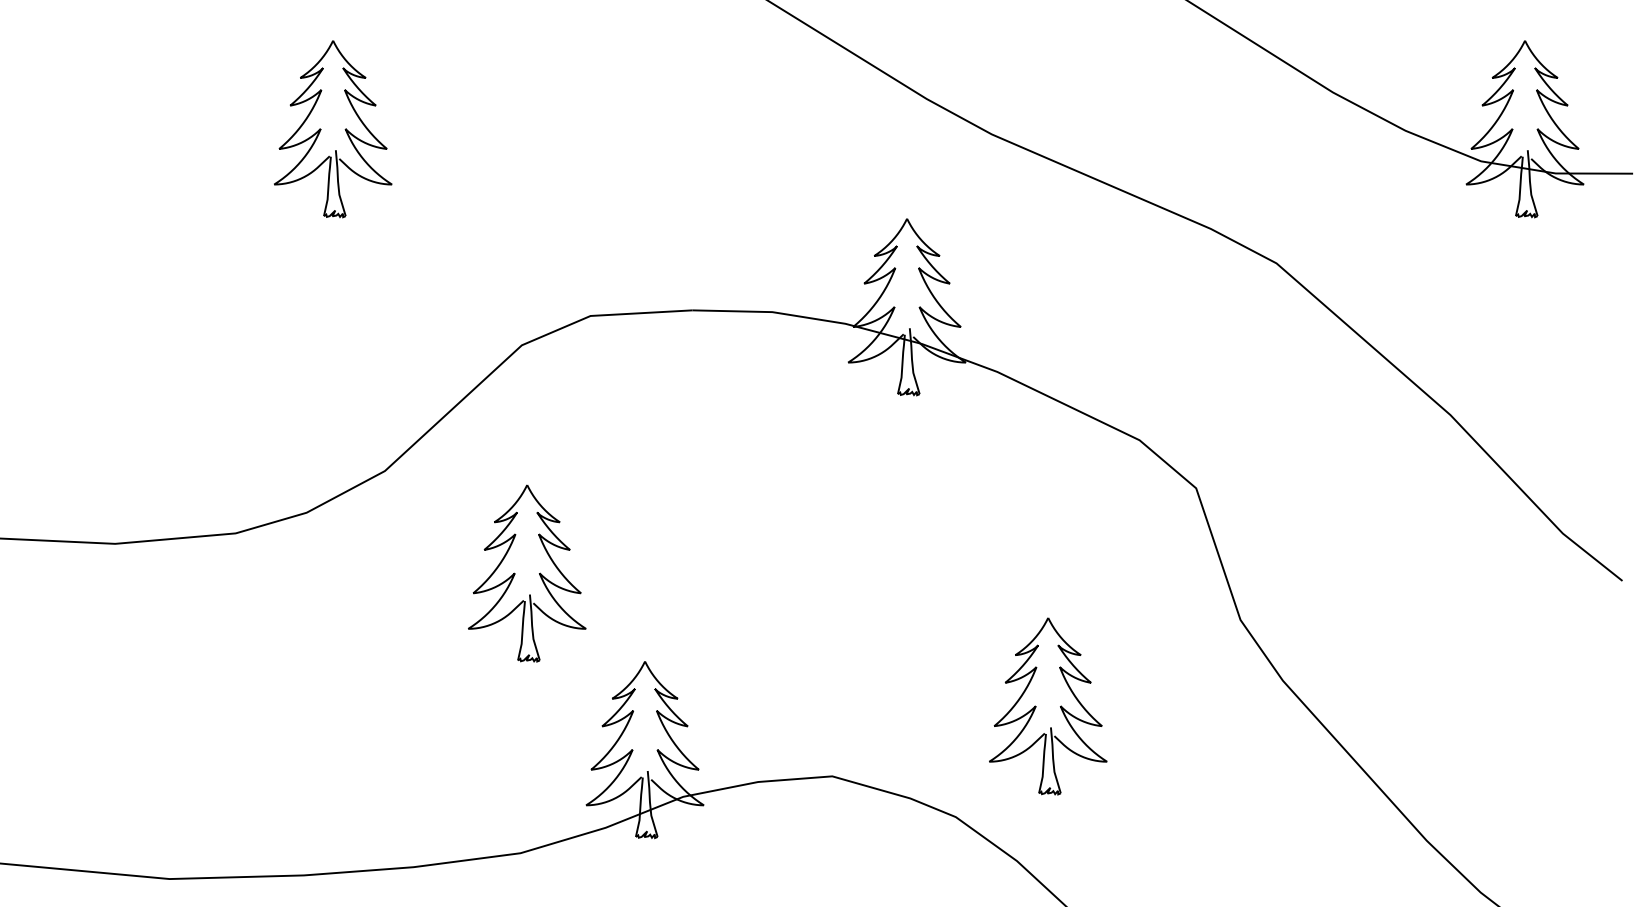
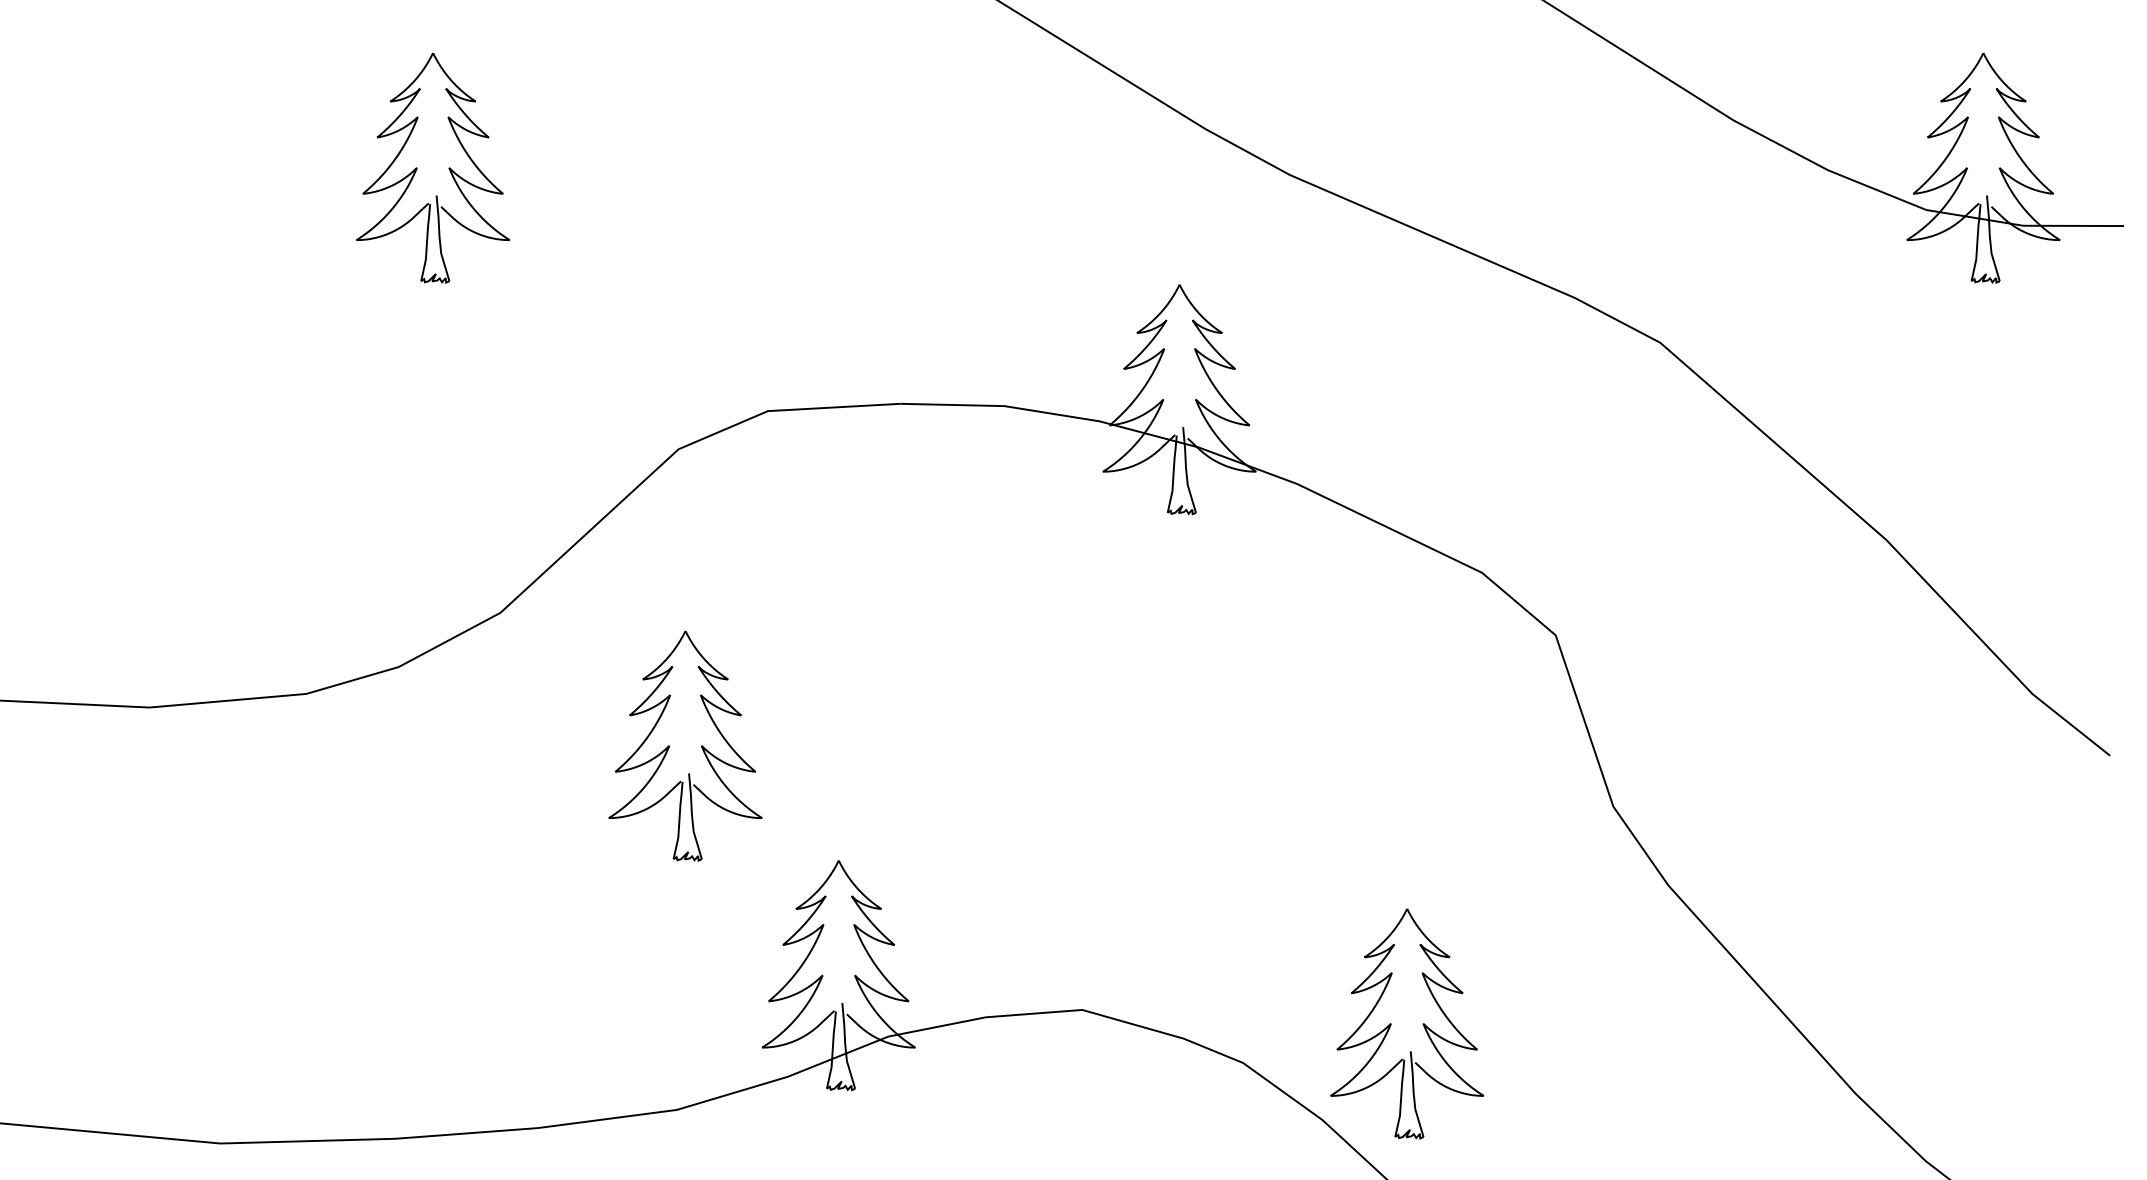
part: (1059, 706) -> (1422, 1024), moved

